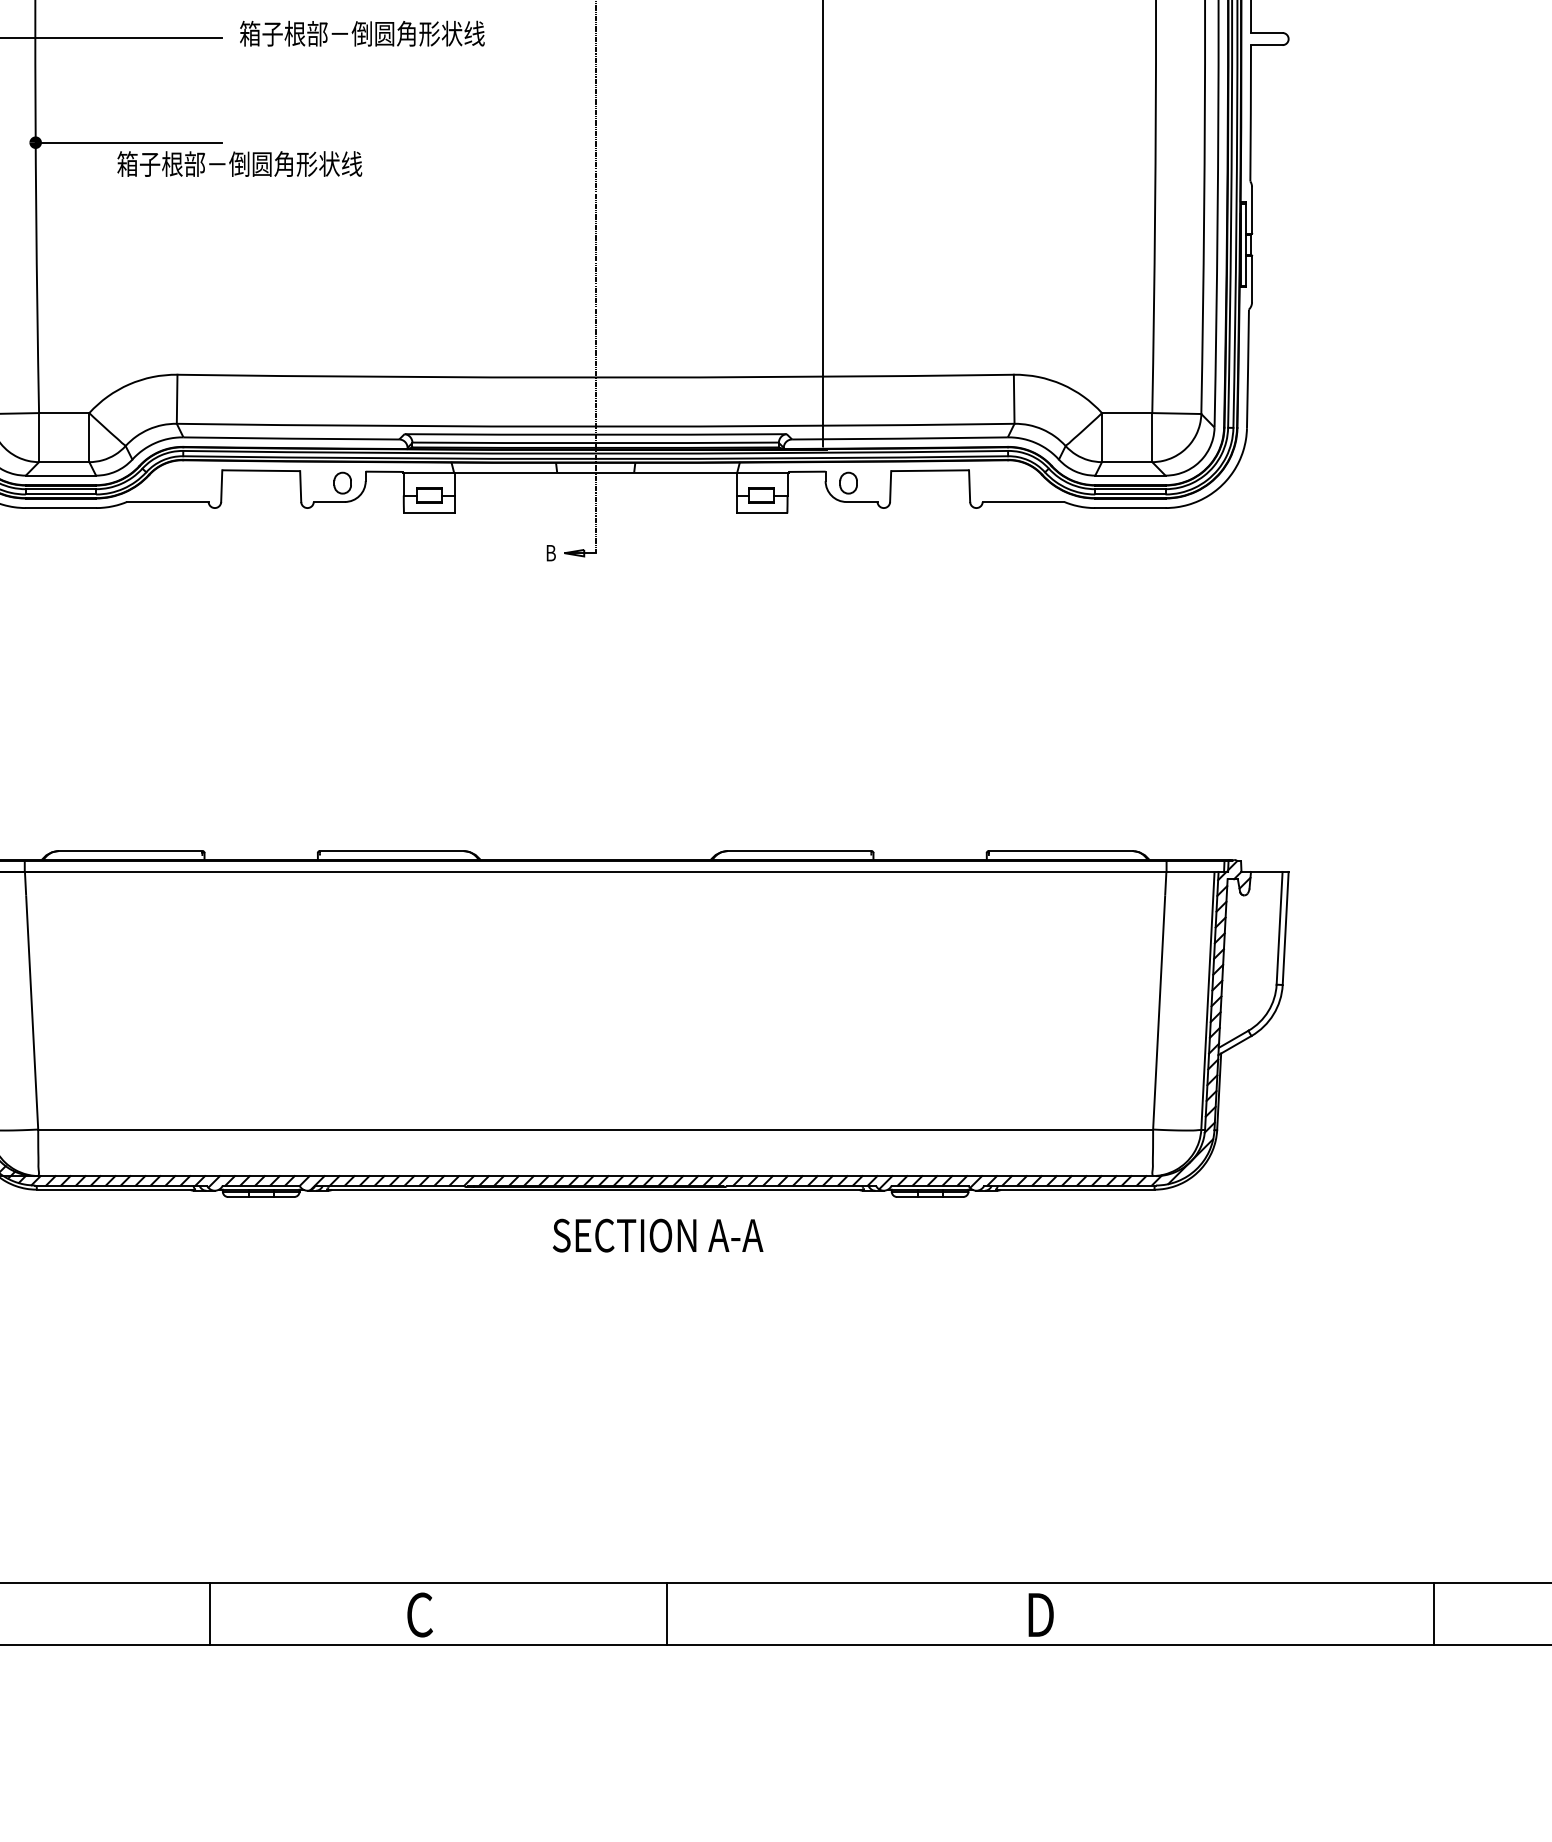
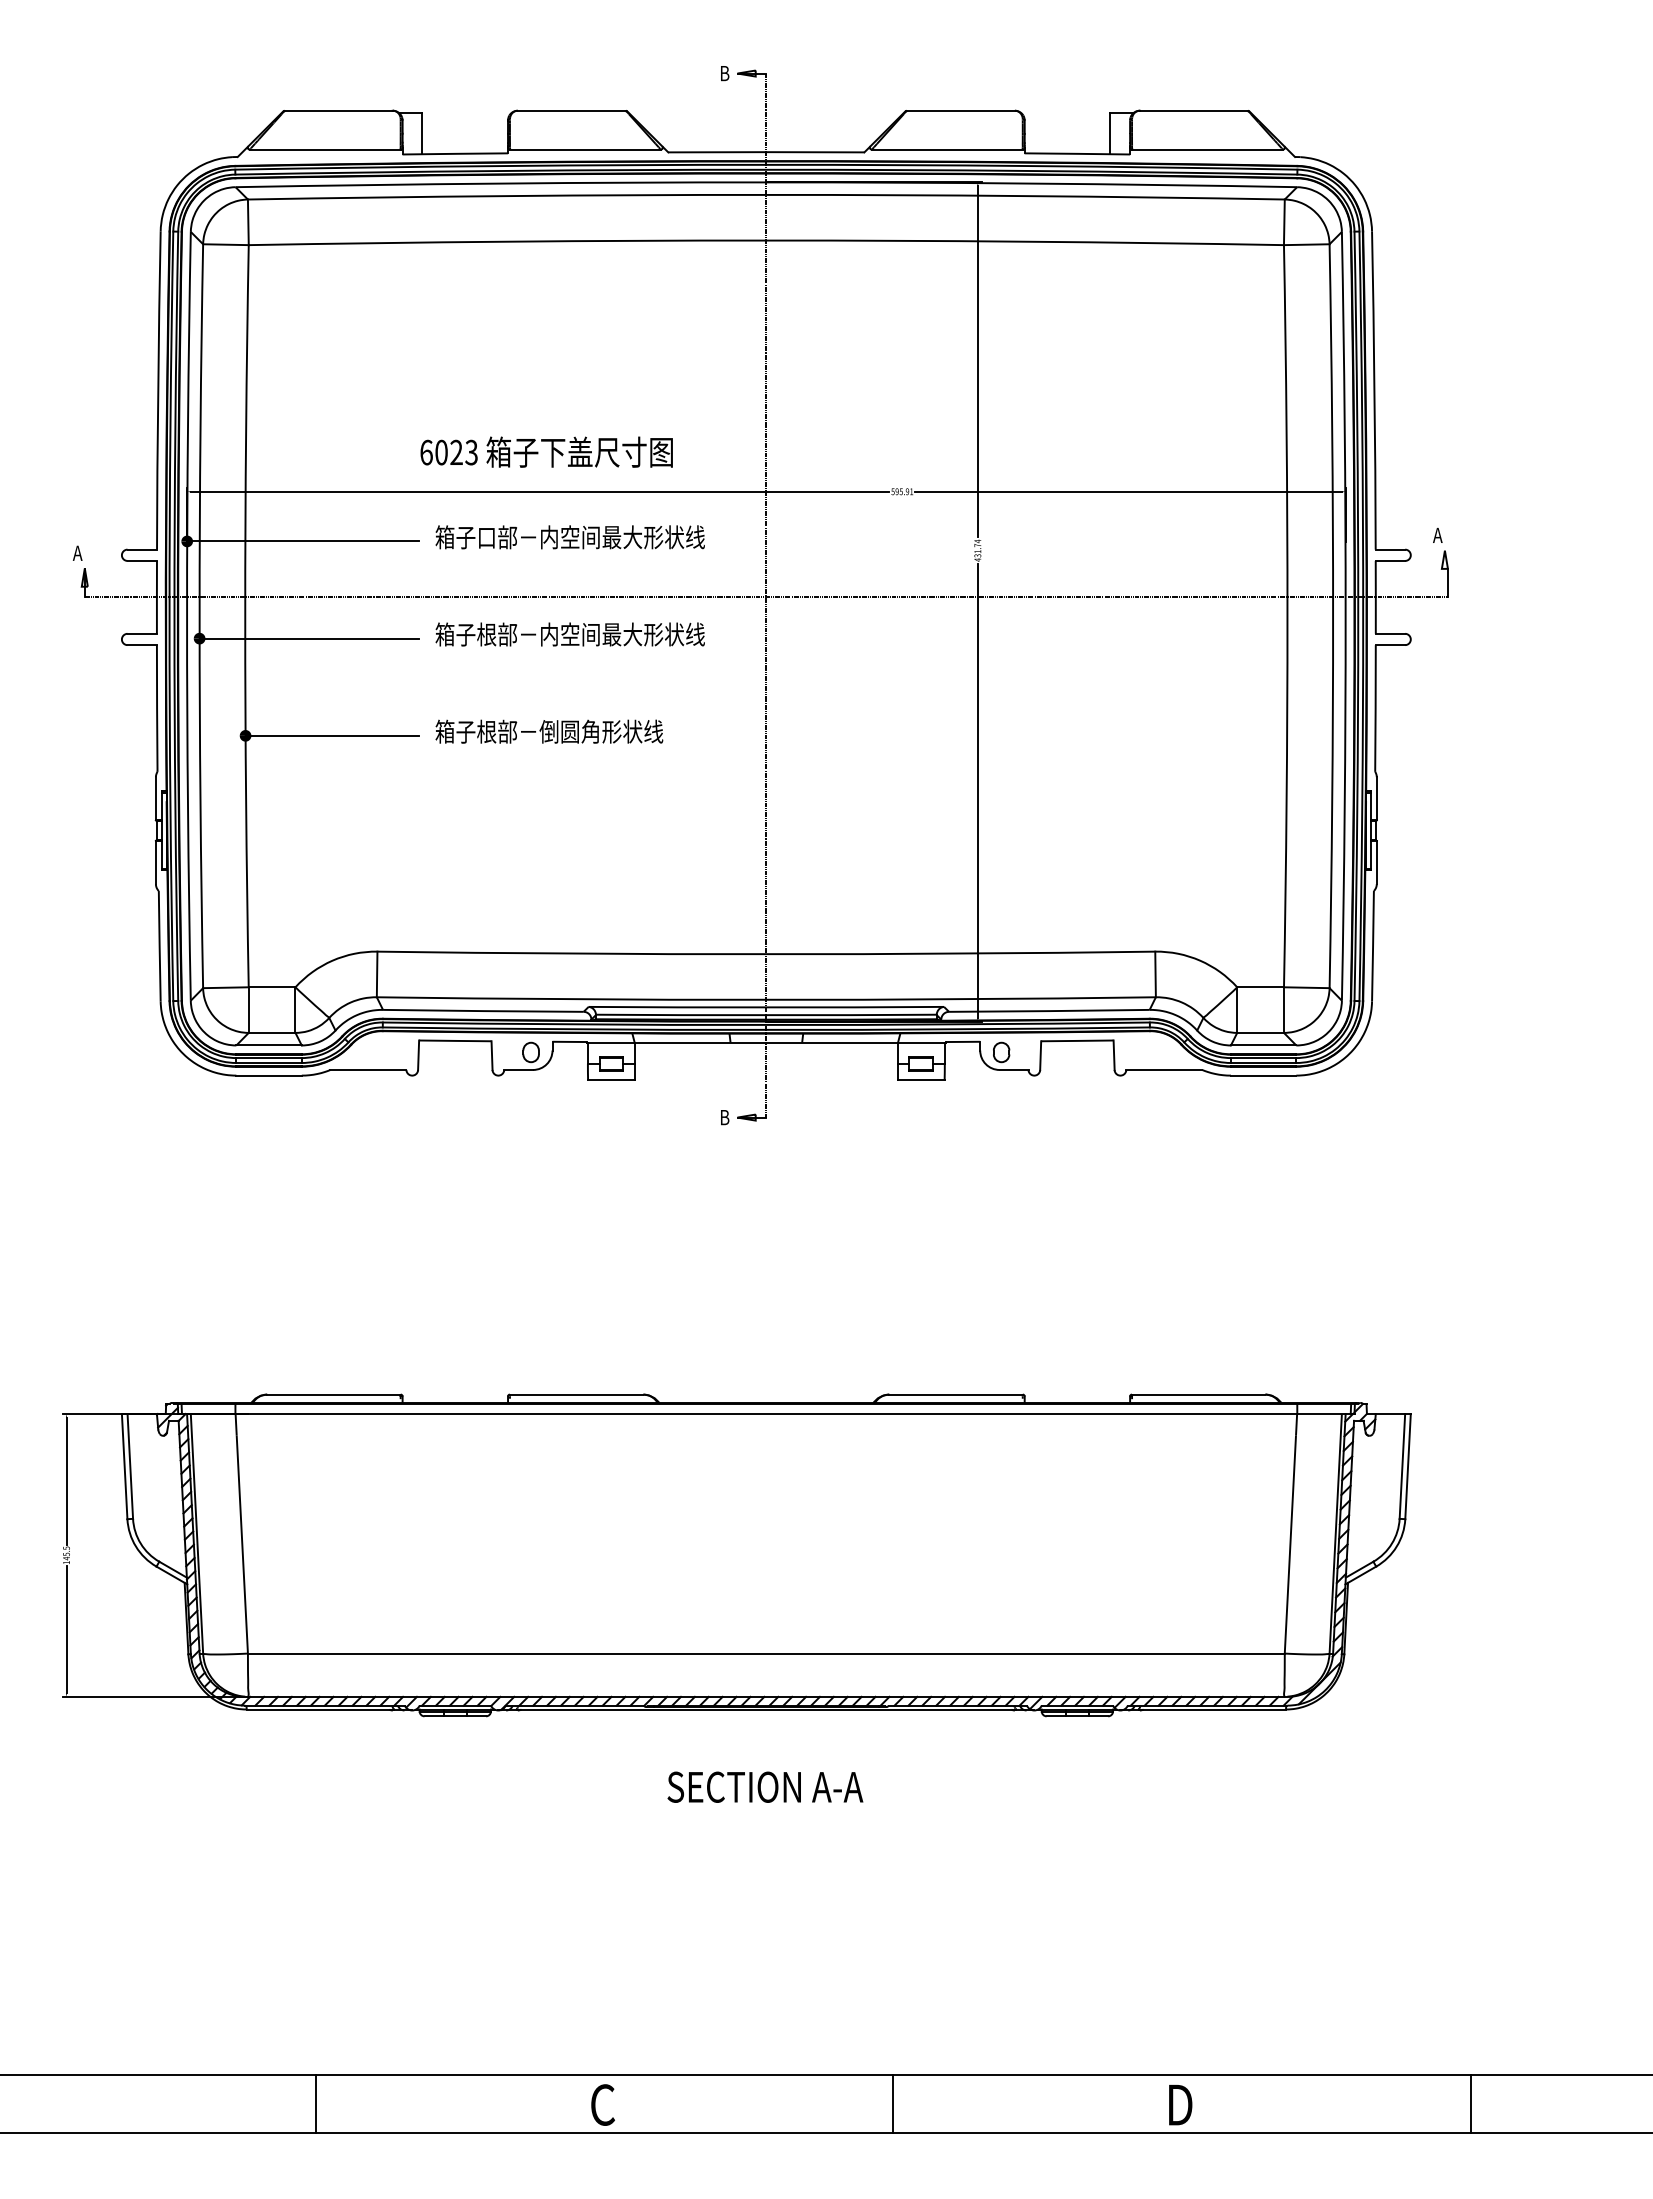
text: (439, 33) -> (621, 634), 箱子根部－倒圆角形状线 -> 箱子根部－内空间最大形状线
text: (239, 163) -> (549, 731), moved
text: (658, 1234) -> (765, 1786), moved
line: (209, 1614) -> (315, 2104), moved
line: (666, 1614) -> (893, 2104), moved
line: (1433, 1614) -> (1470, 2104), moved

